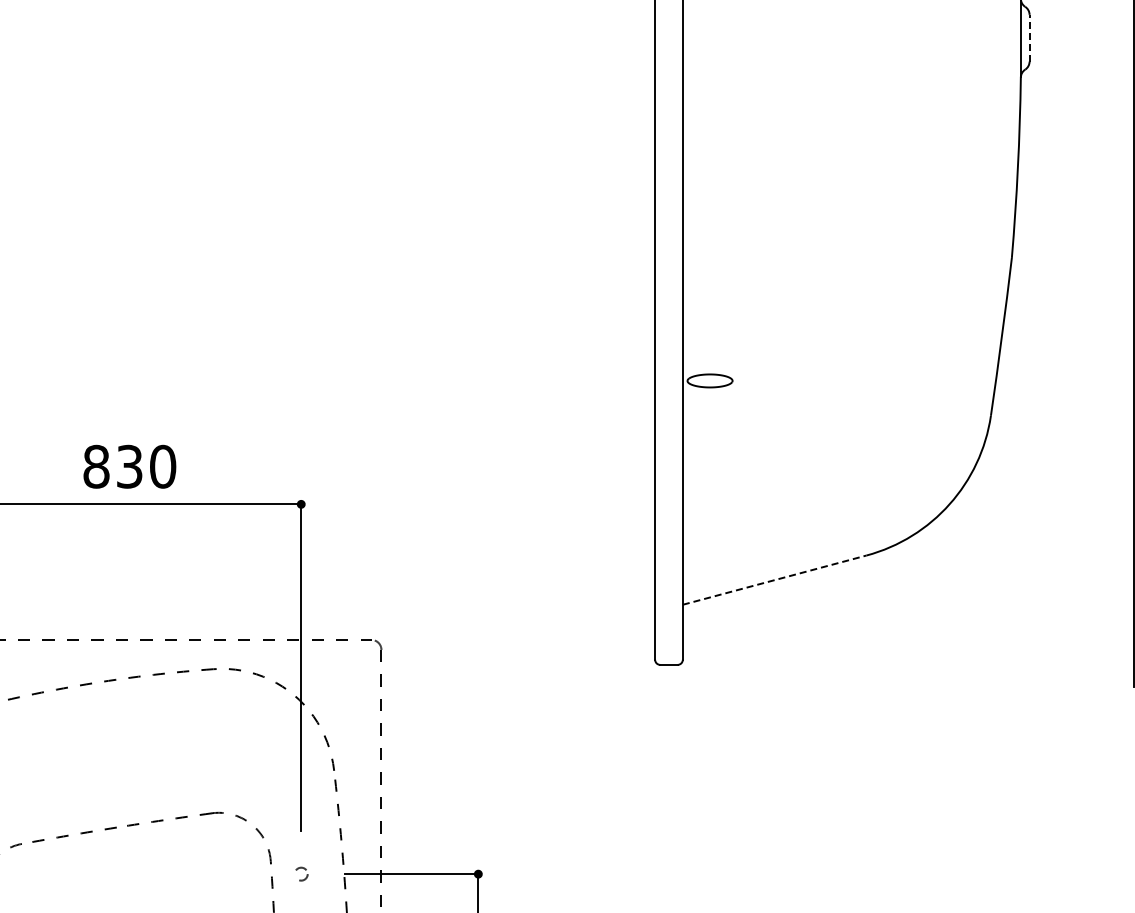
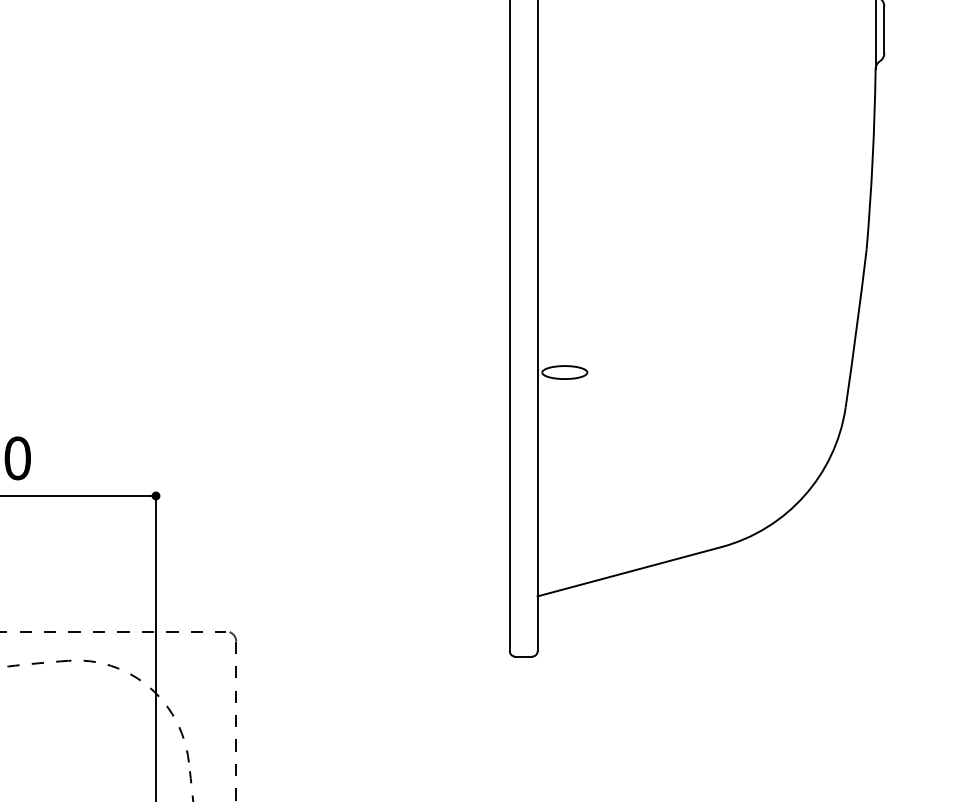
line: (1029, 37) -> (884, 29), dashed -> solid
line: (775, 580) -> (630, 572), dashed -> solid

